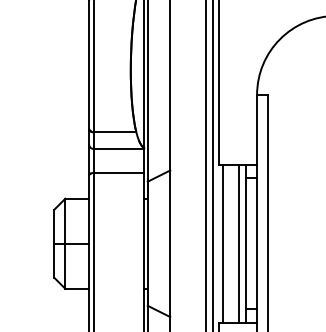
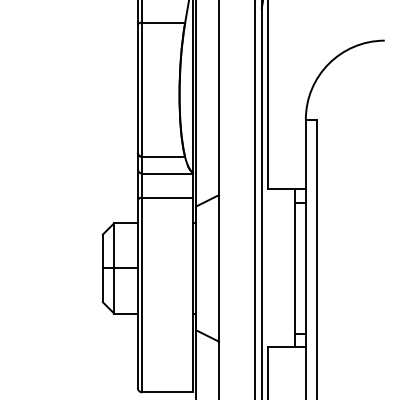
line: (223, 243) -> (272, 268), removed
line: (238, 243) -> (287, 268), removed

